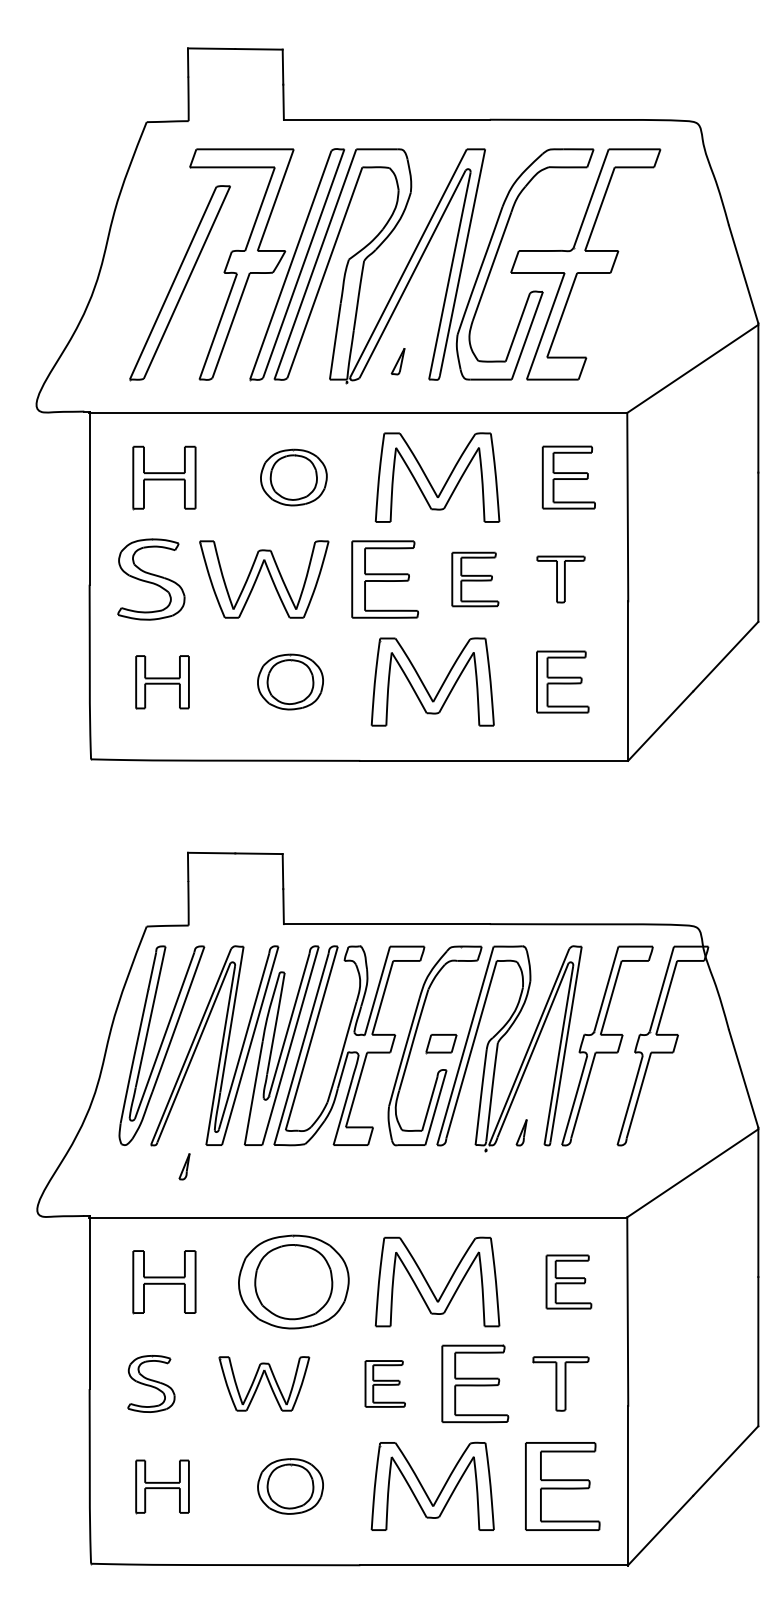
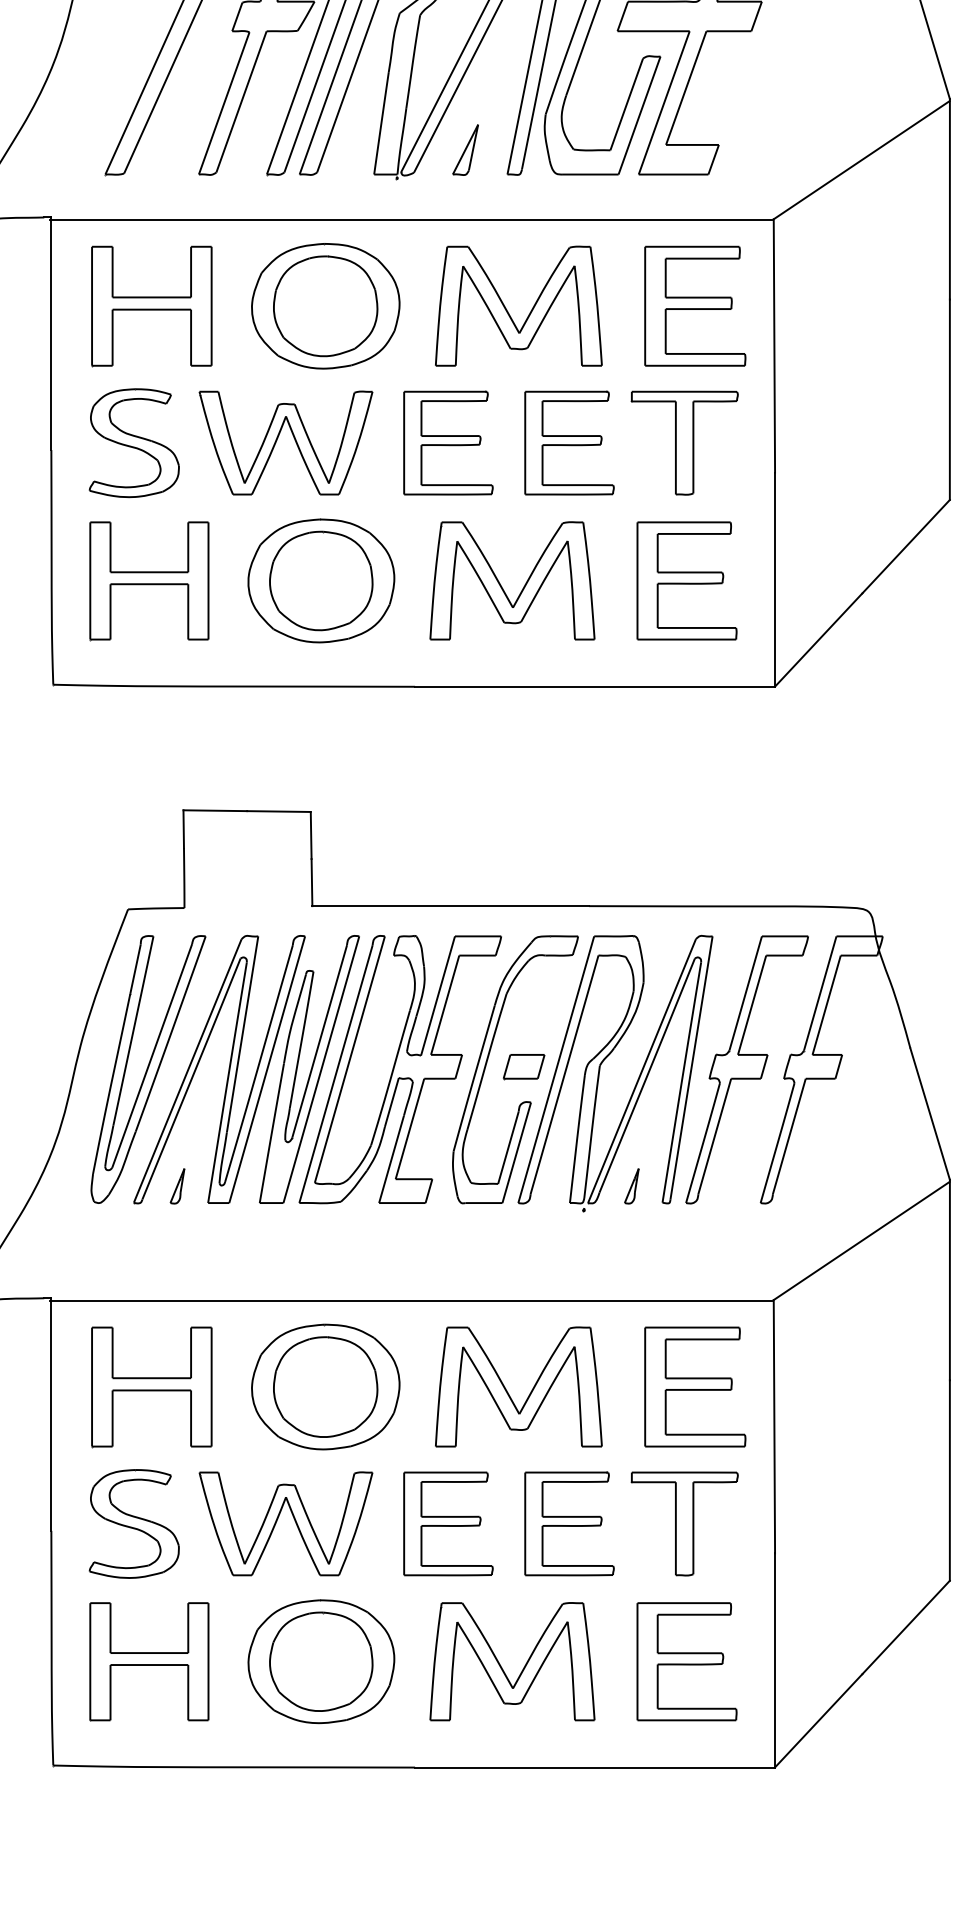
part: (398, 361) -> (466, 150), size x1.43
part: (164, 477) -> (151, 306), size x1.43
part: (293, 477) -> (325, 306), size x1.67
part: (568, 477) -> (694, 306), size x1.43
part: (475, 579) -> (569, 443), size x1.43
part: (560, 579) -> (684, 443), size x1.67
part: (290, 681) -> (321, 580), size x1.67
part: (562, 681) -> (686, 580), size x1.43
part: (162, 682) -> (149, 581), size x1.67
part: (184, 1166) -> (177, 1186), moved
part: (164, 1281) -> (151, 1386), size x1.43
part: (568, 1281) -> (694, 1386), size x1.67
part: (151, 1383) -> (134, 1523), size x1.43
part: (264, 1383) -> (286, 1523), size x1.43
part: (385, 1383) -> (448, 1523), size x1.67
part: (560, 1383) -> (684, 1523), size x1.43
part: (162, 1486) -> (149, 1661), size x1.67
part: (290, 1486) -> (321, 1661), size x1.67

